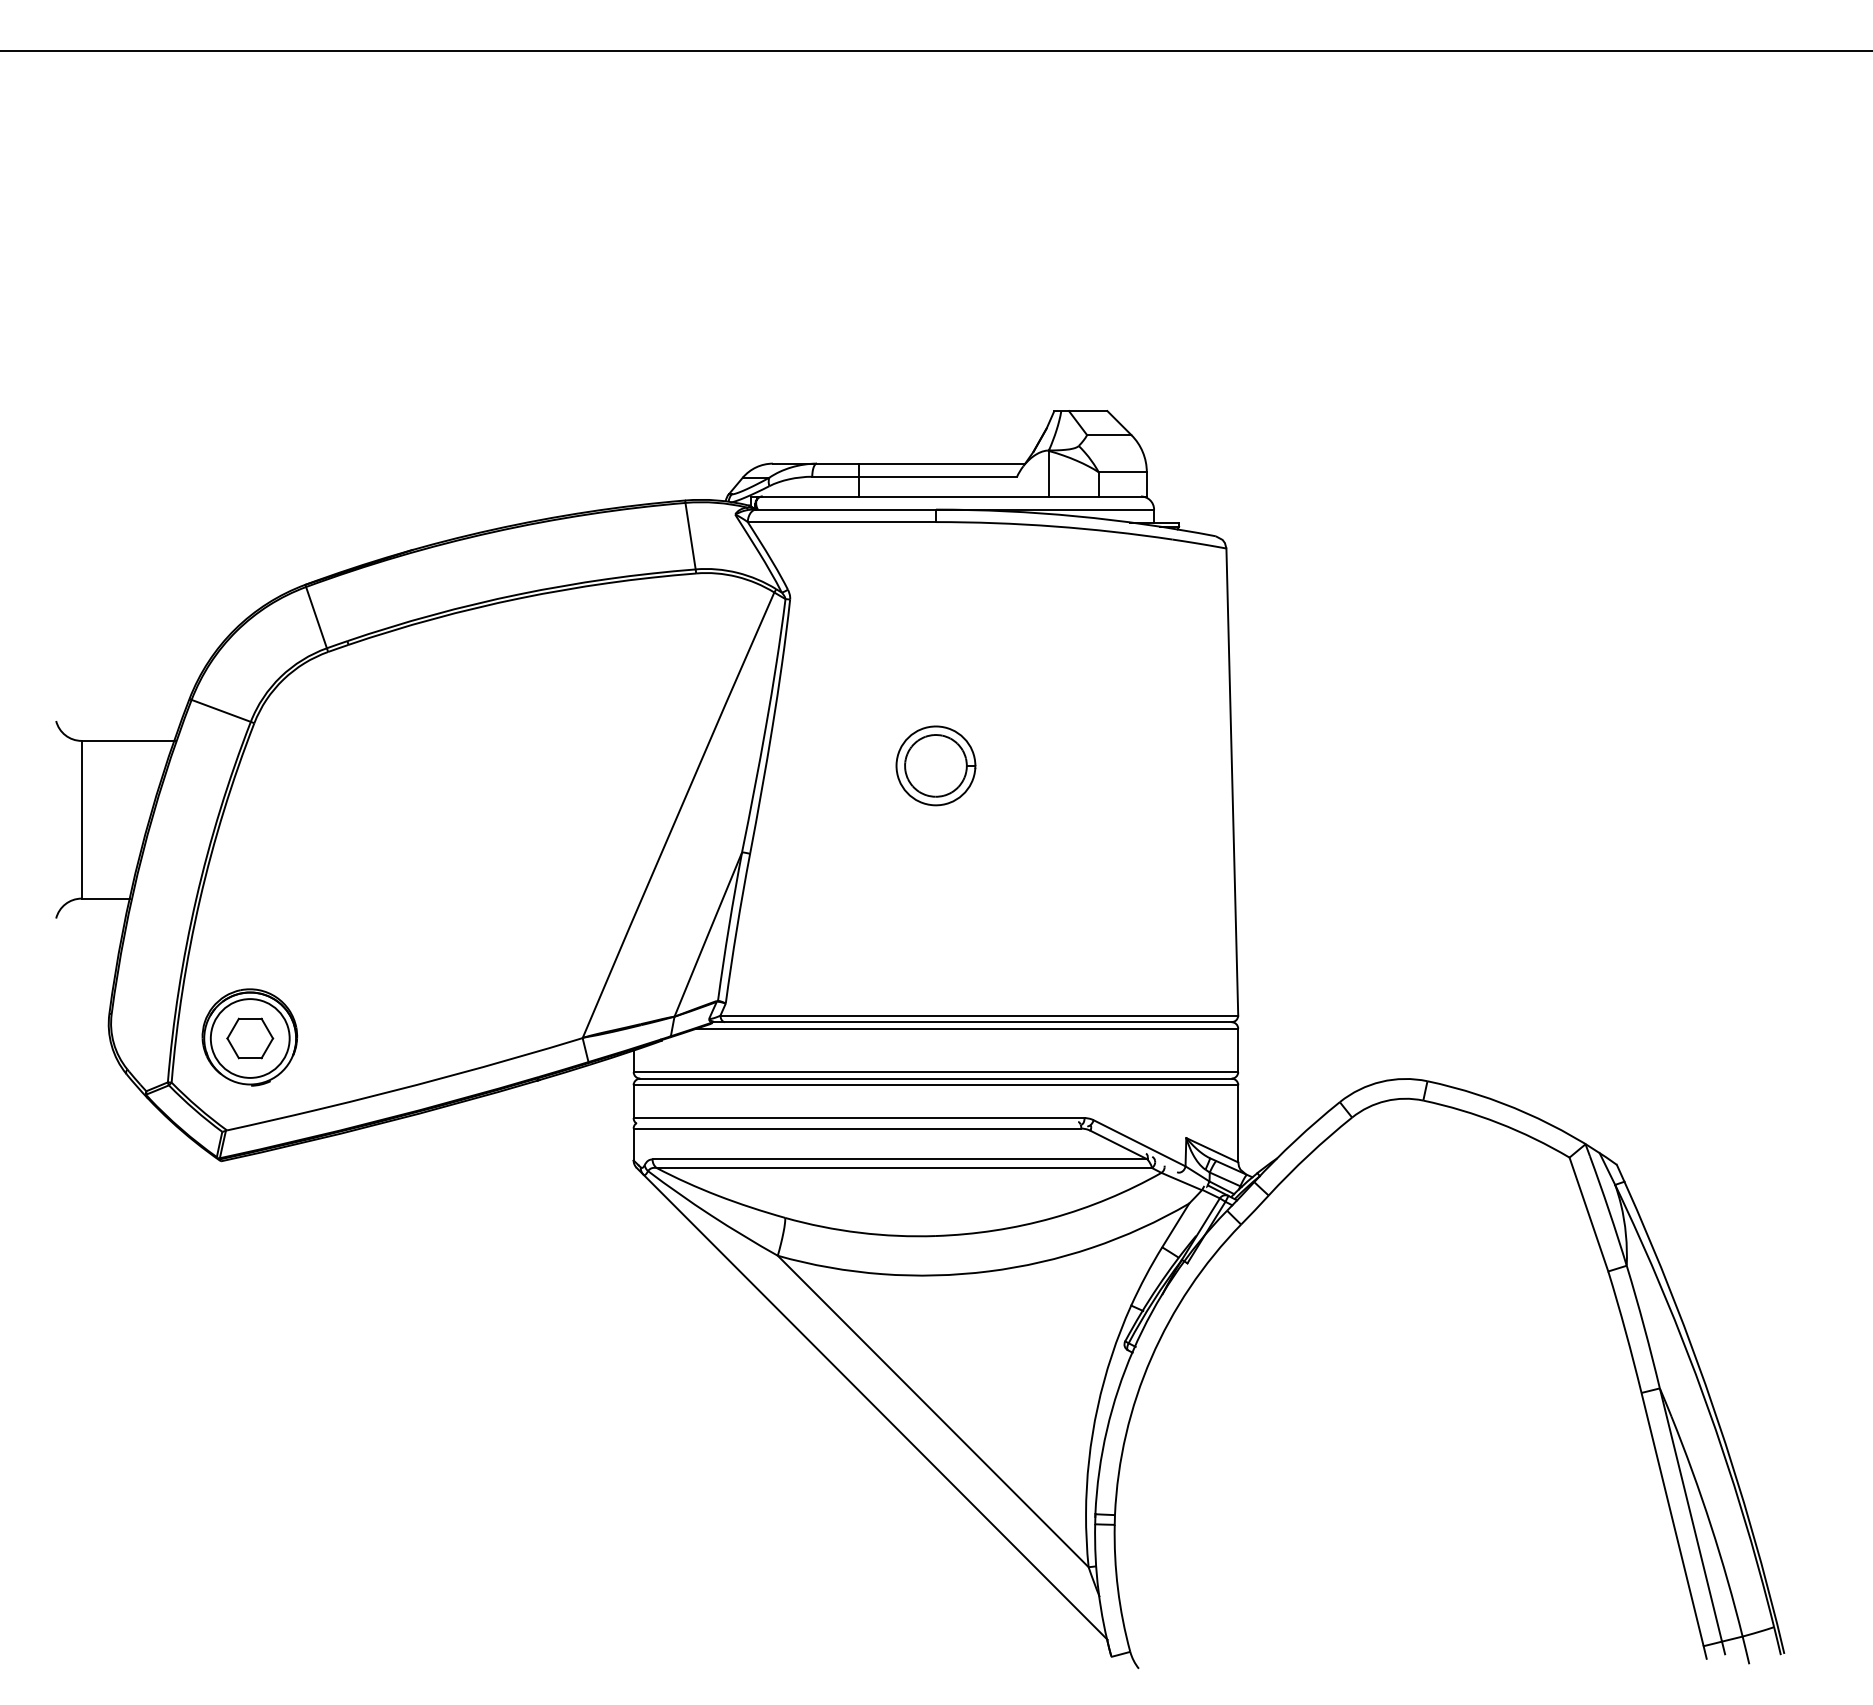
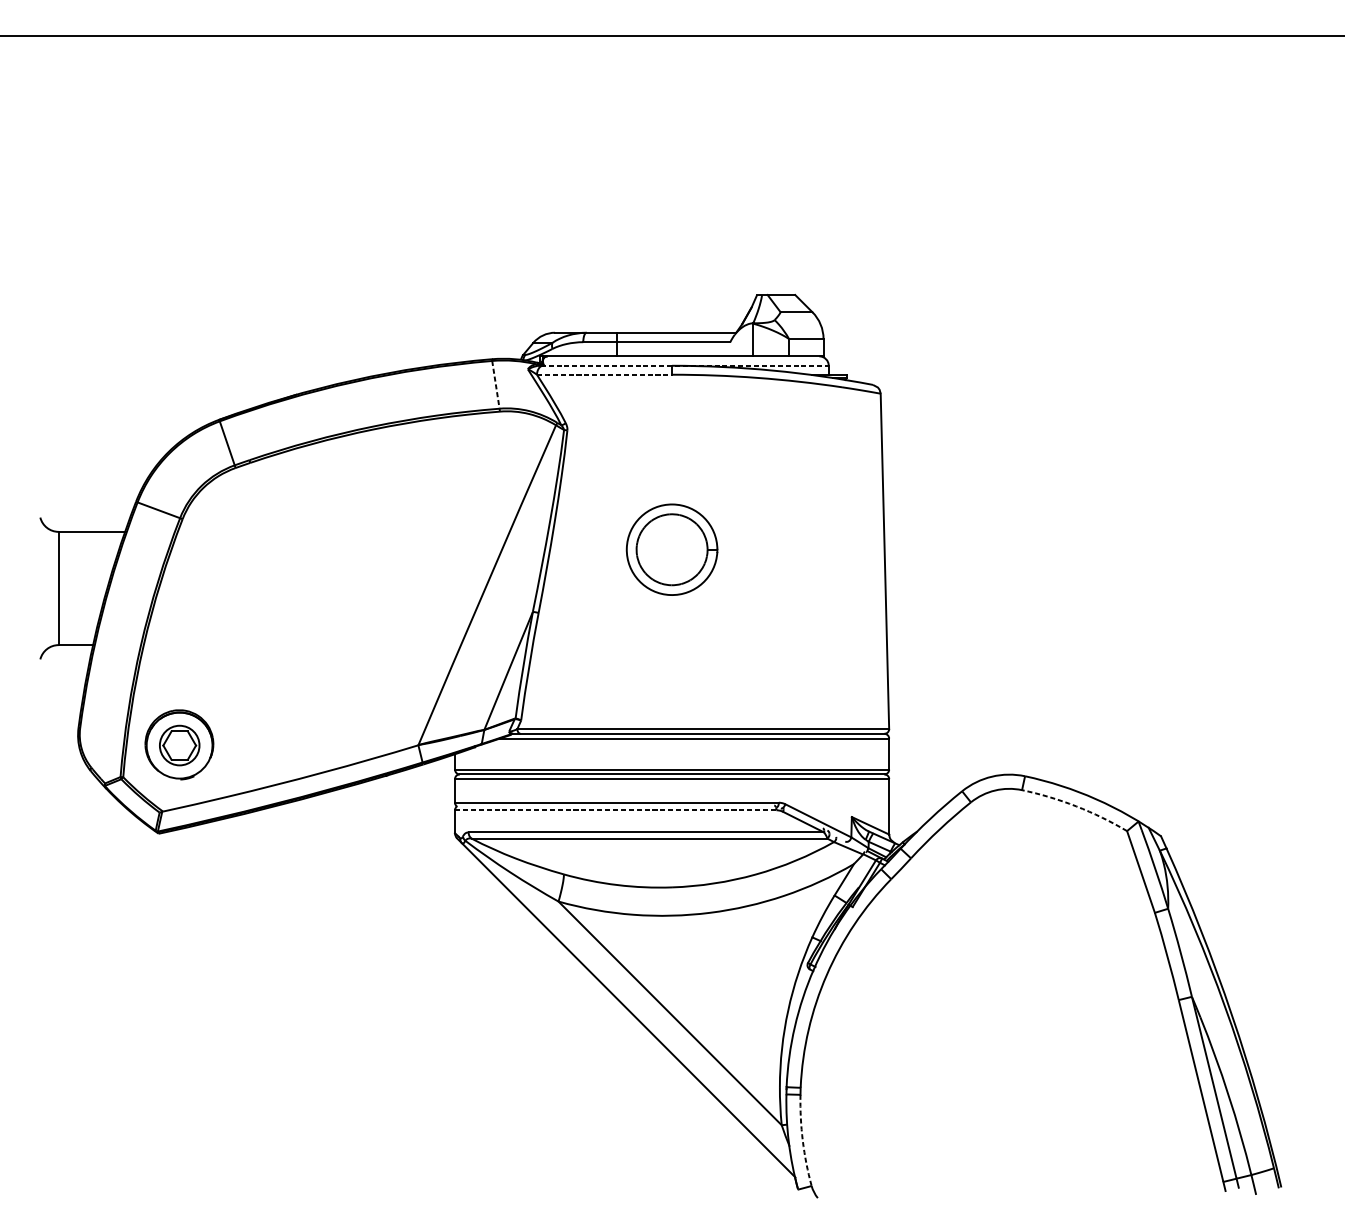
line: (953, 509) -> (684, 365), solid -> dashed
line: (842, 522) -> (604, 375), solid -> dashed
line: (690, 536) -> (495, 385), solid -> dashed
part: (935, 765) -> (671, 549), size x1.6
circle: (249, 1038) -> (179, 745), size x0.7
arc: (1498, 1123) -> (1076, 806), solid -> dashed
line: (857, 1128) -> (615, 810), solid -> dashed
arc: (1117, 1588) -> (802, 1140), solid -> dashed

